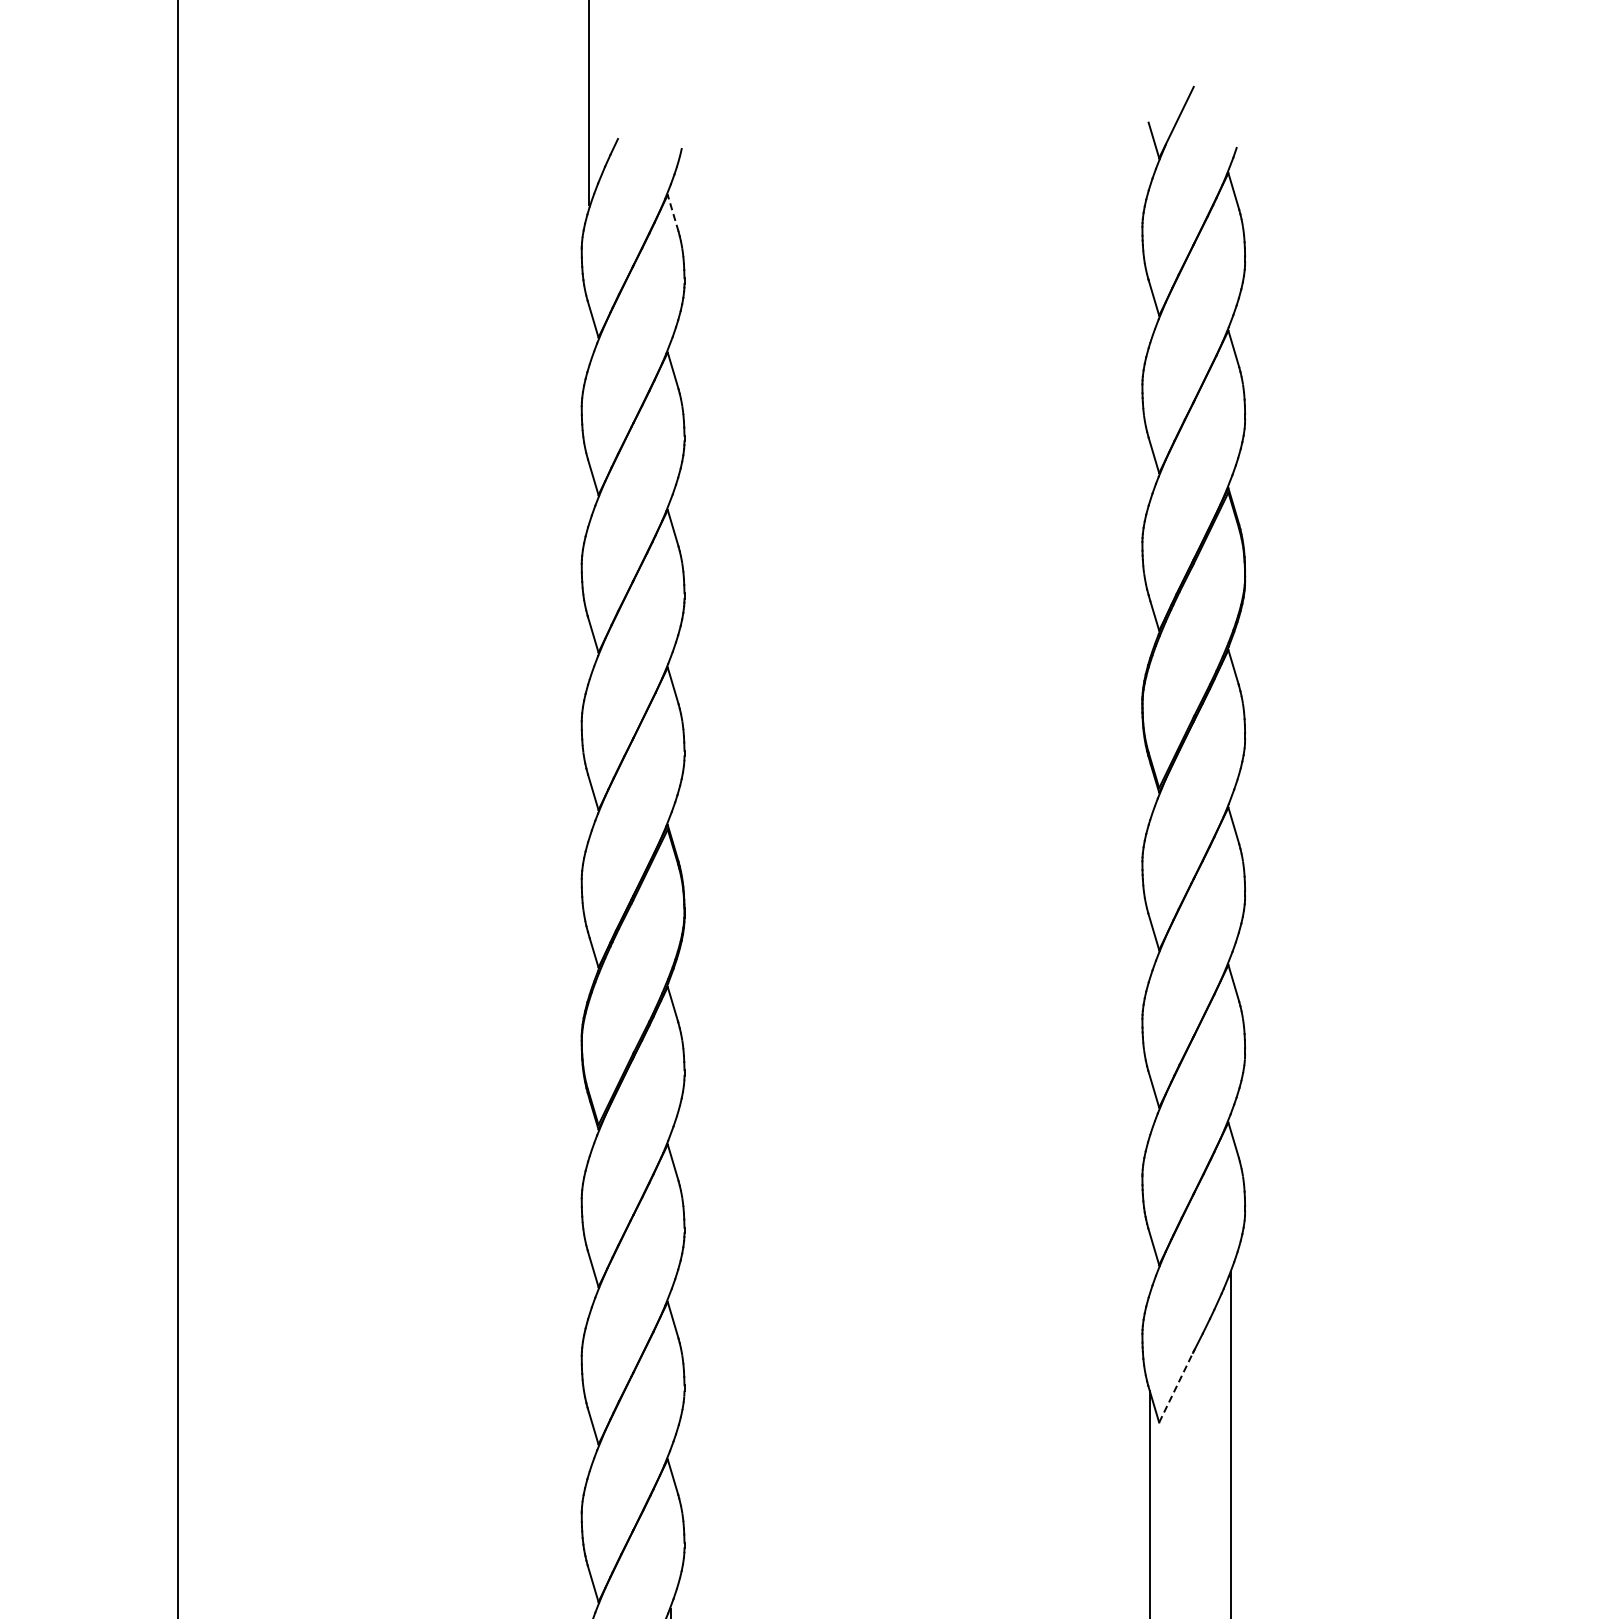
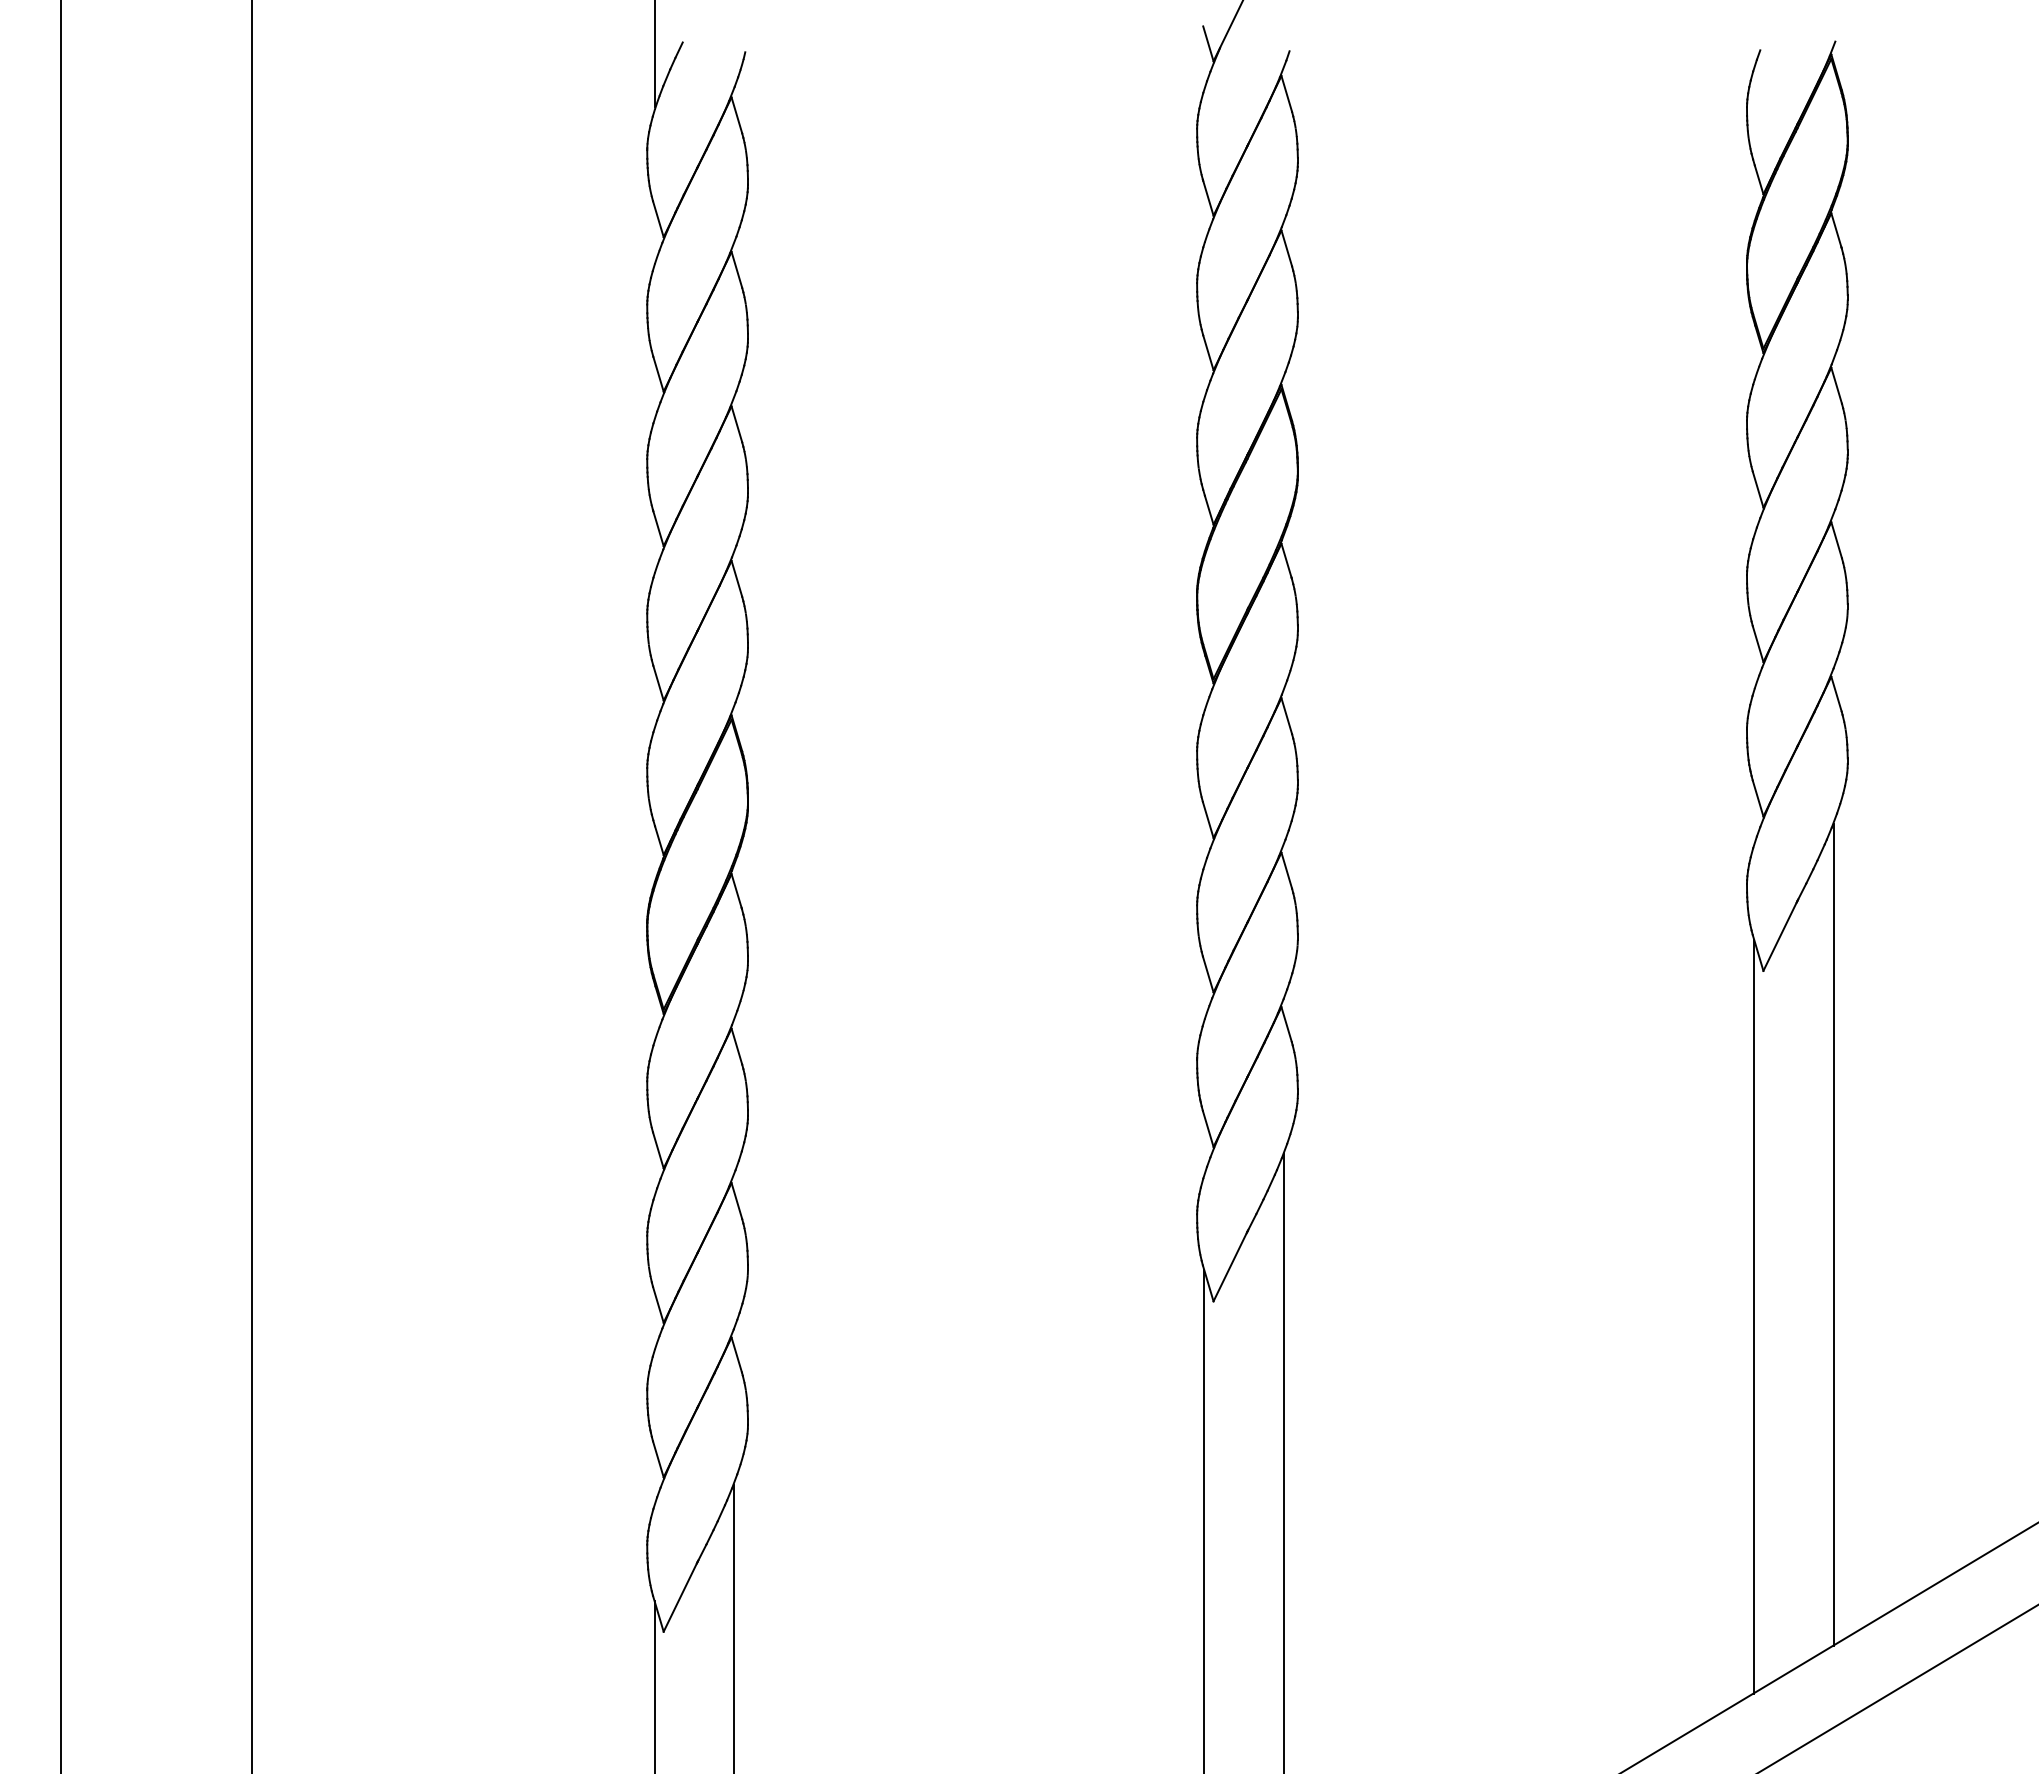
line: (672, 213) -> (736, 115), dashed -> solid
line: (1176, 1387) -> (1230, 1266), dashed -> solid

